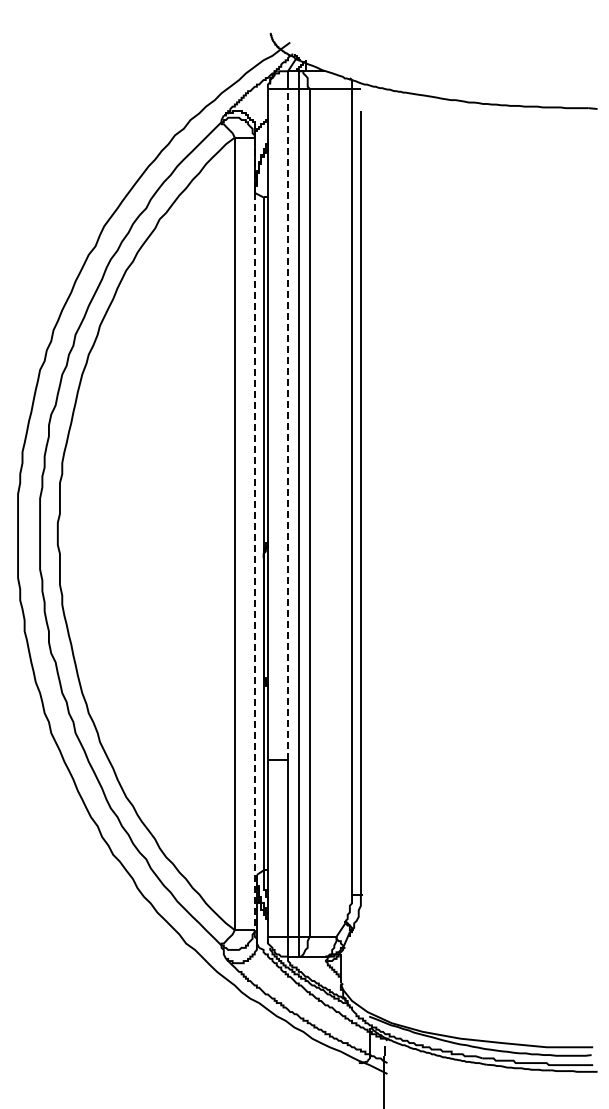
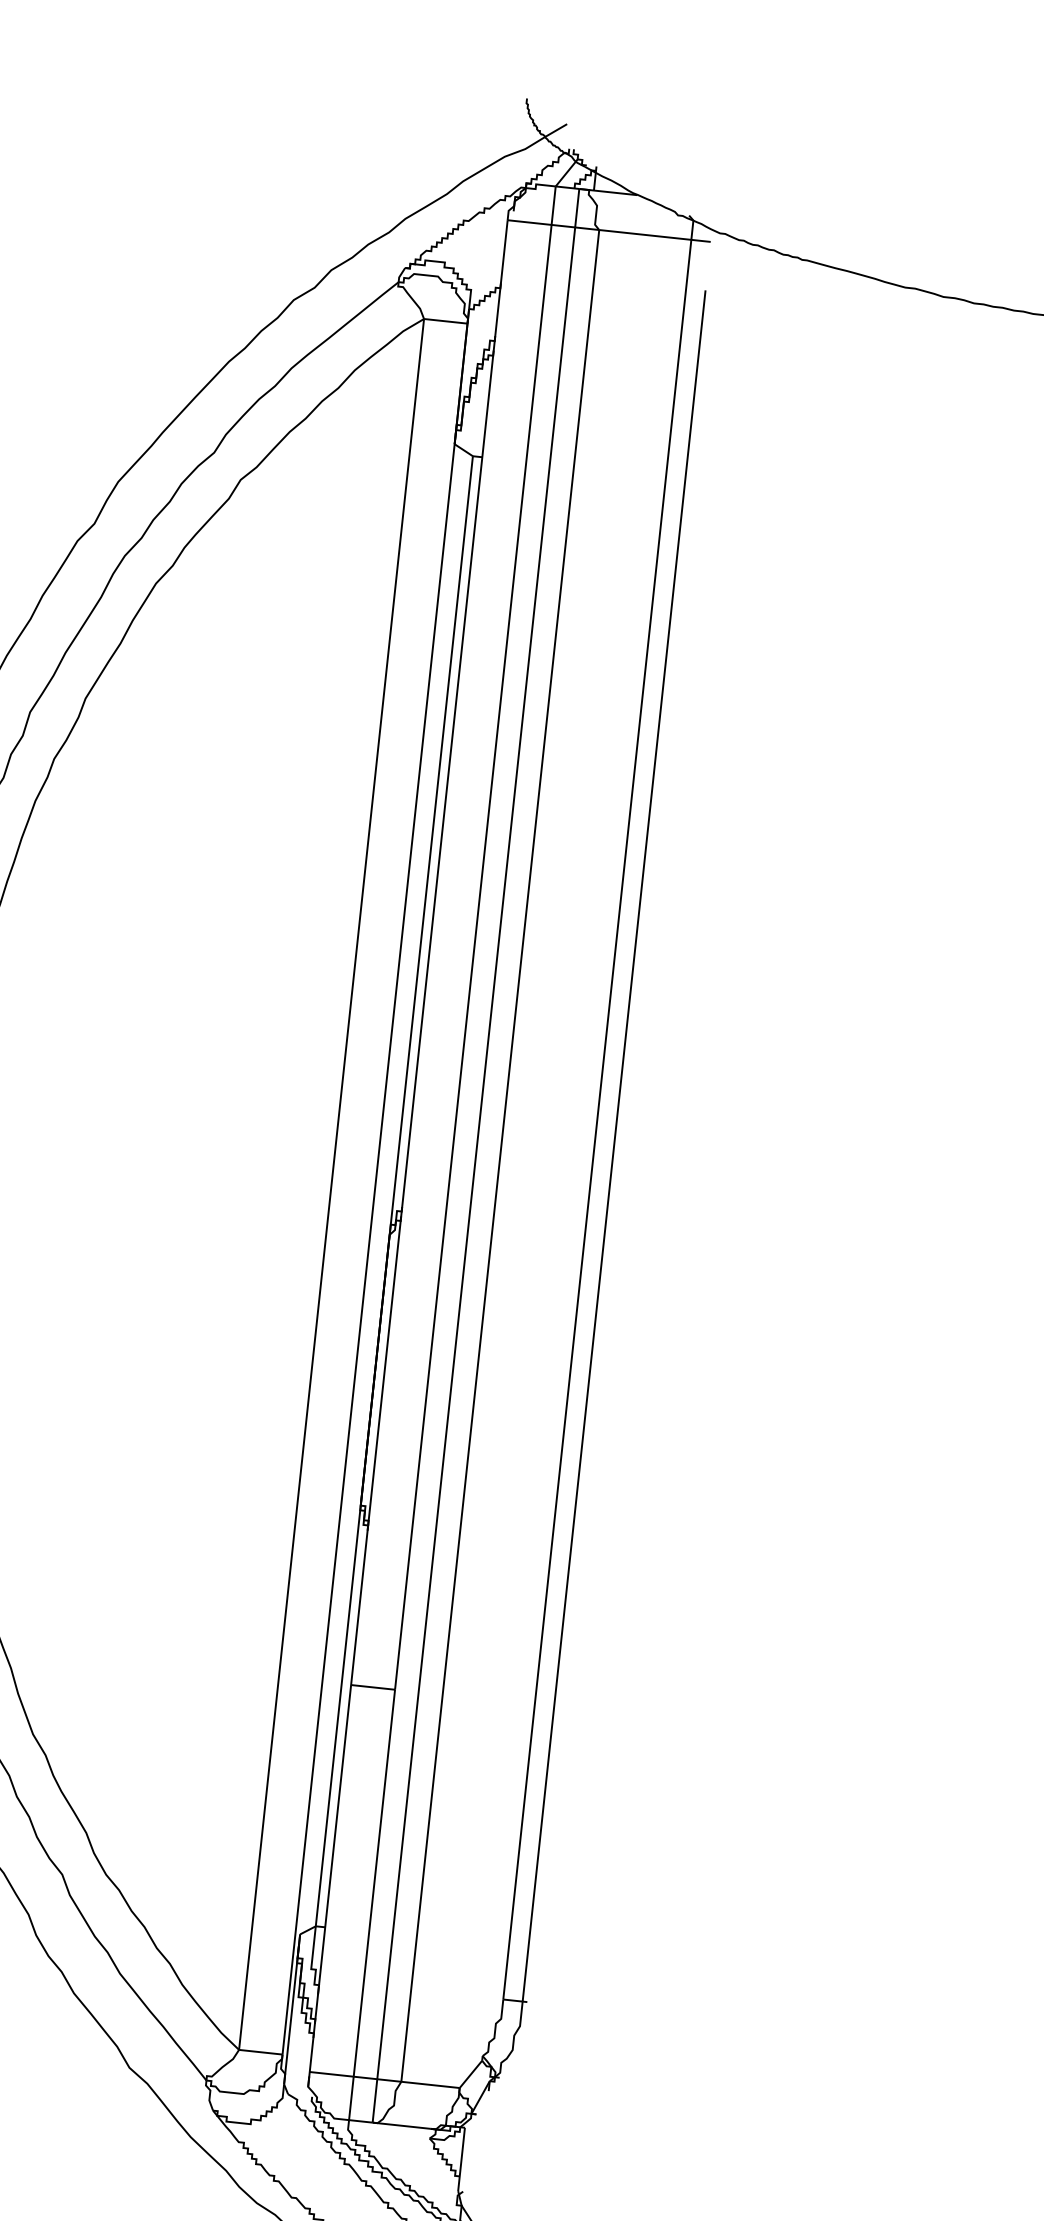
line: (288, 423) -> (474, 955), dashed -> solid
line: (254, 534) -> (374, 1190), dashed -> solid

